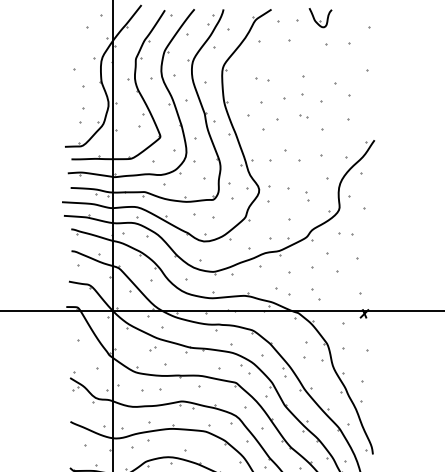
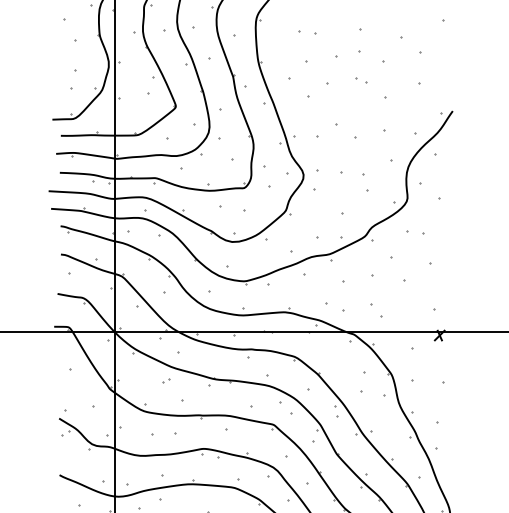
part: (307, 196) -> (366, 183), size x1.6

